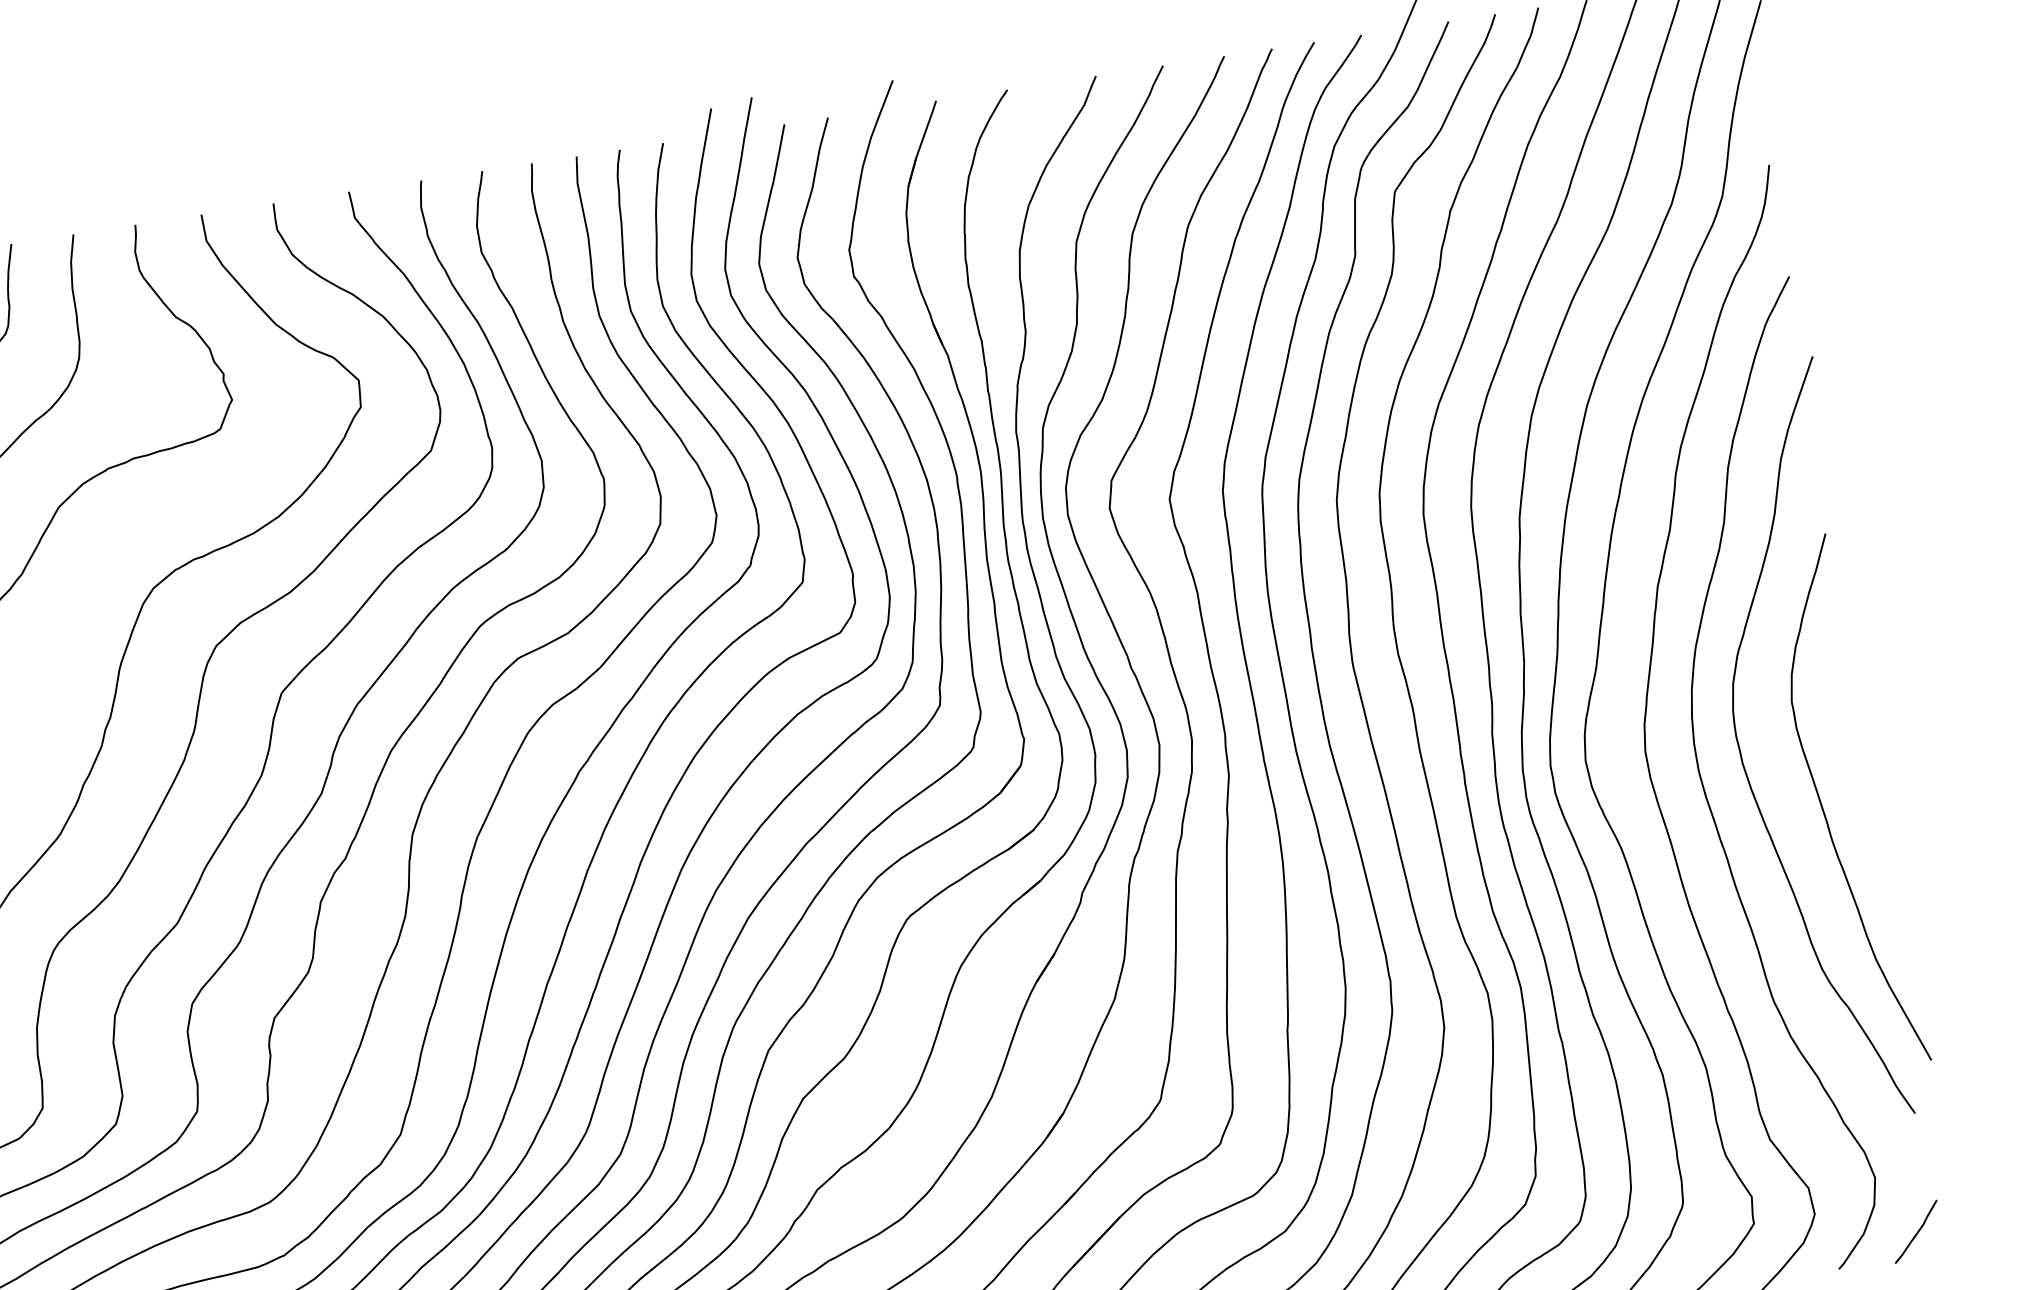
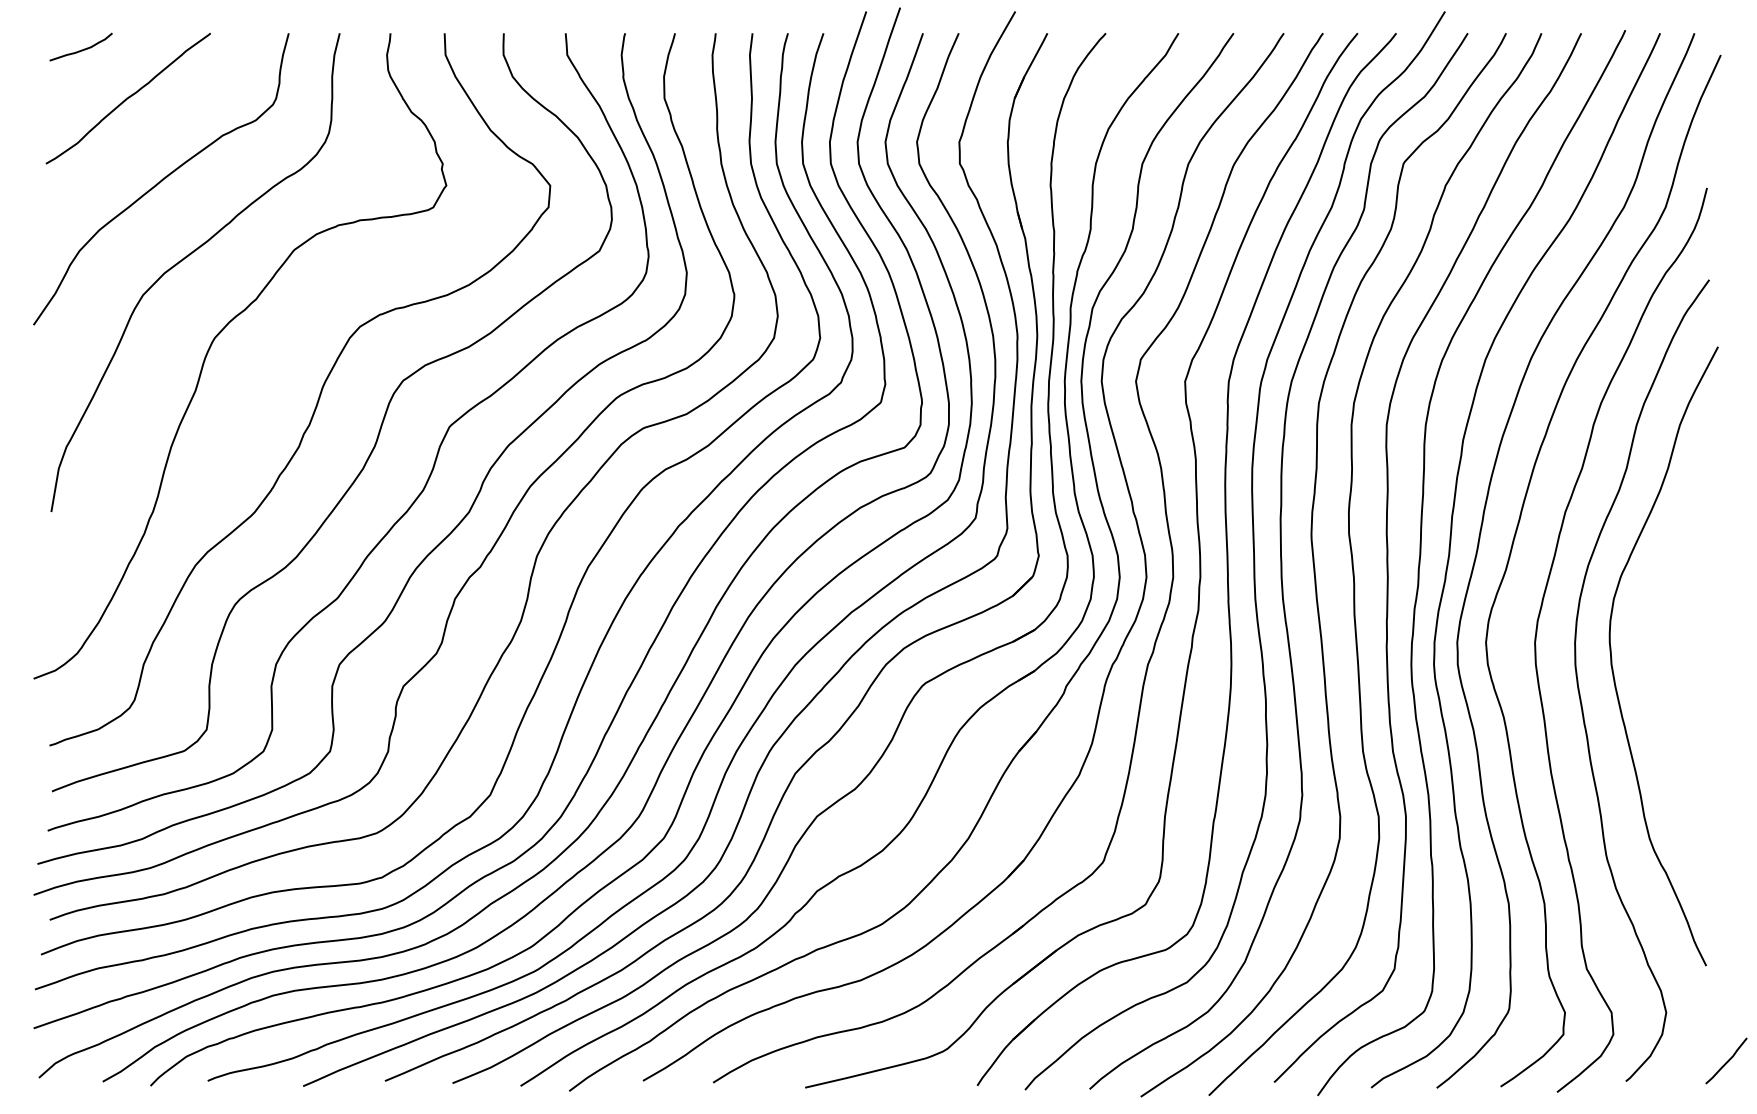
curve: (1824, 810) -> (1671, 712), removed
curve: (1917, 1231) -> (1727, 1060), moved

